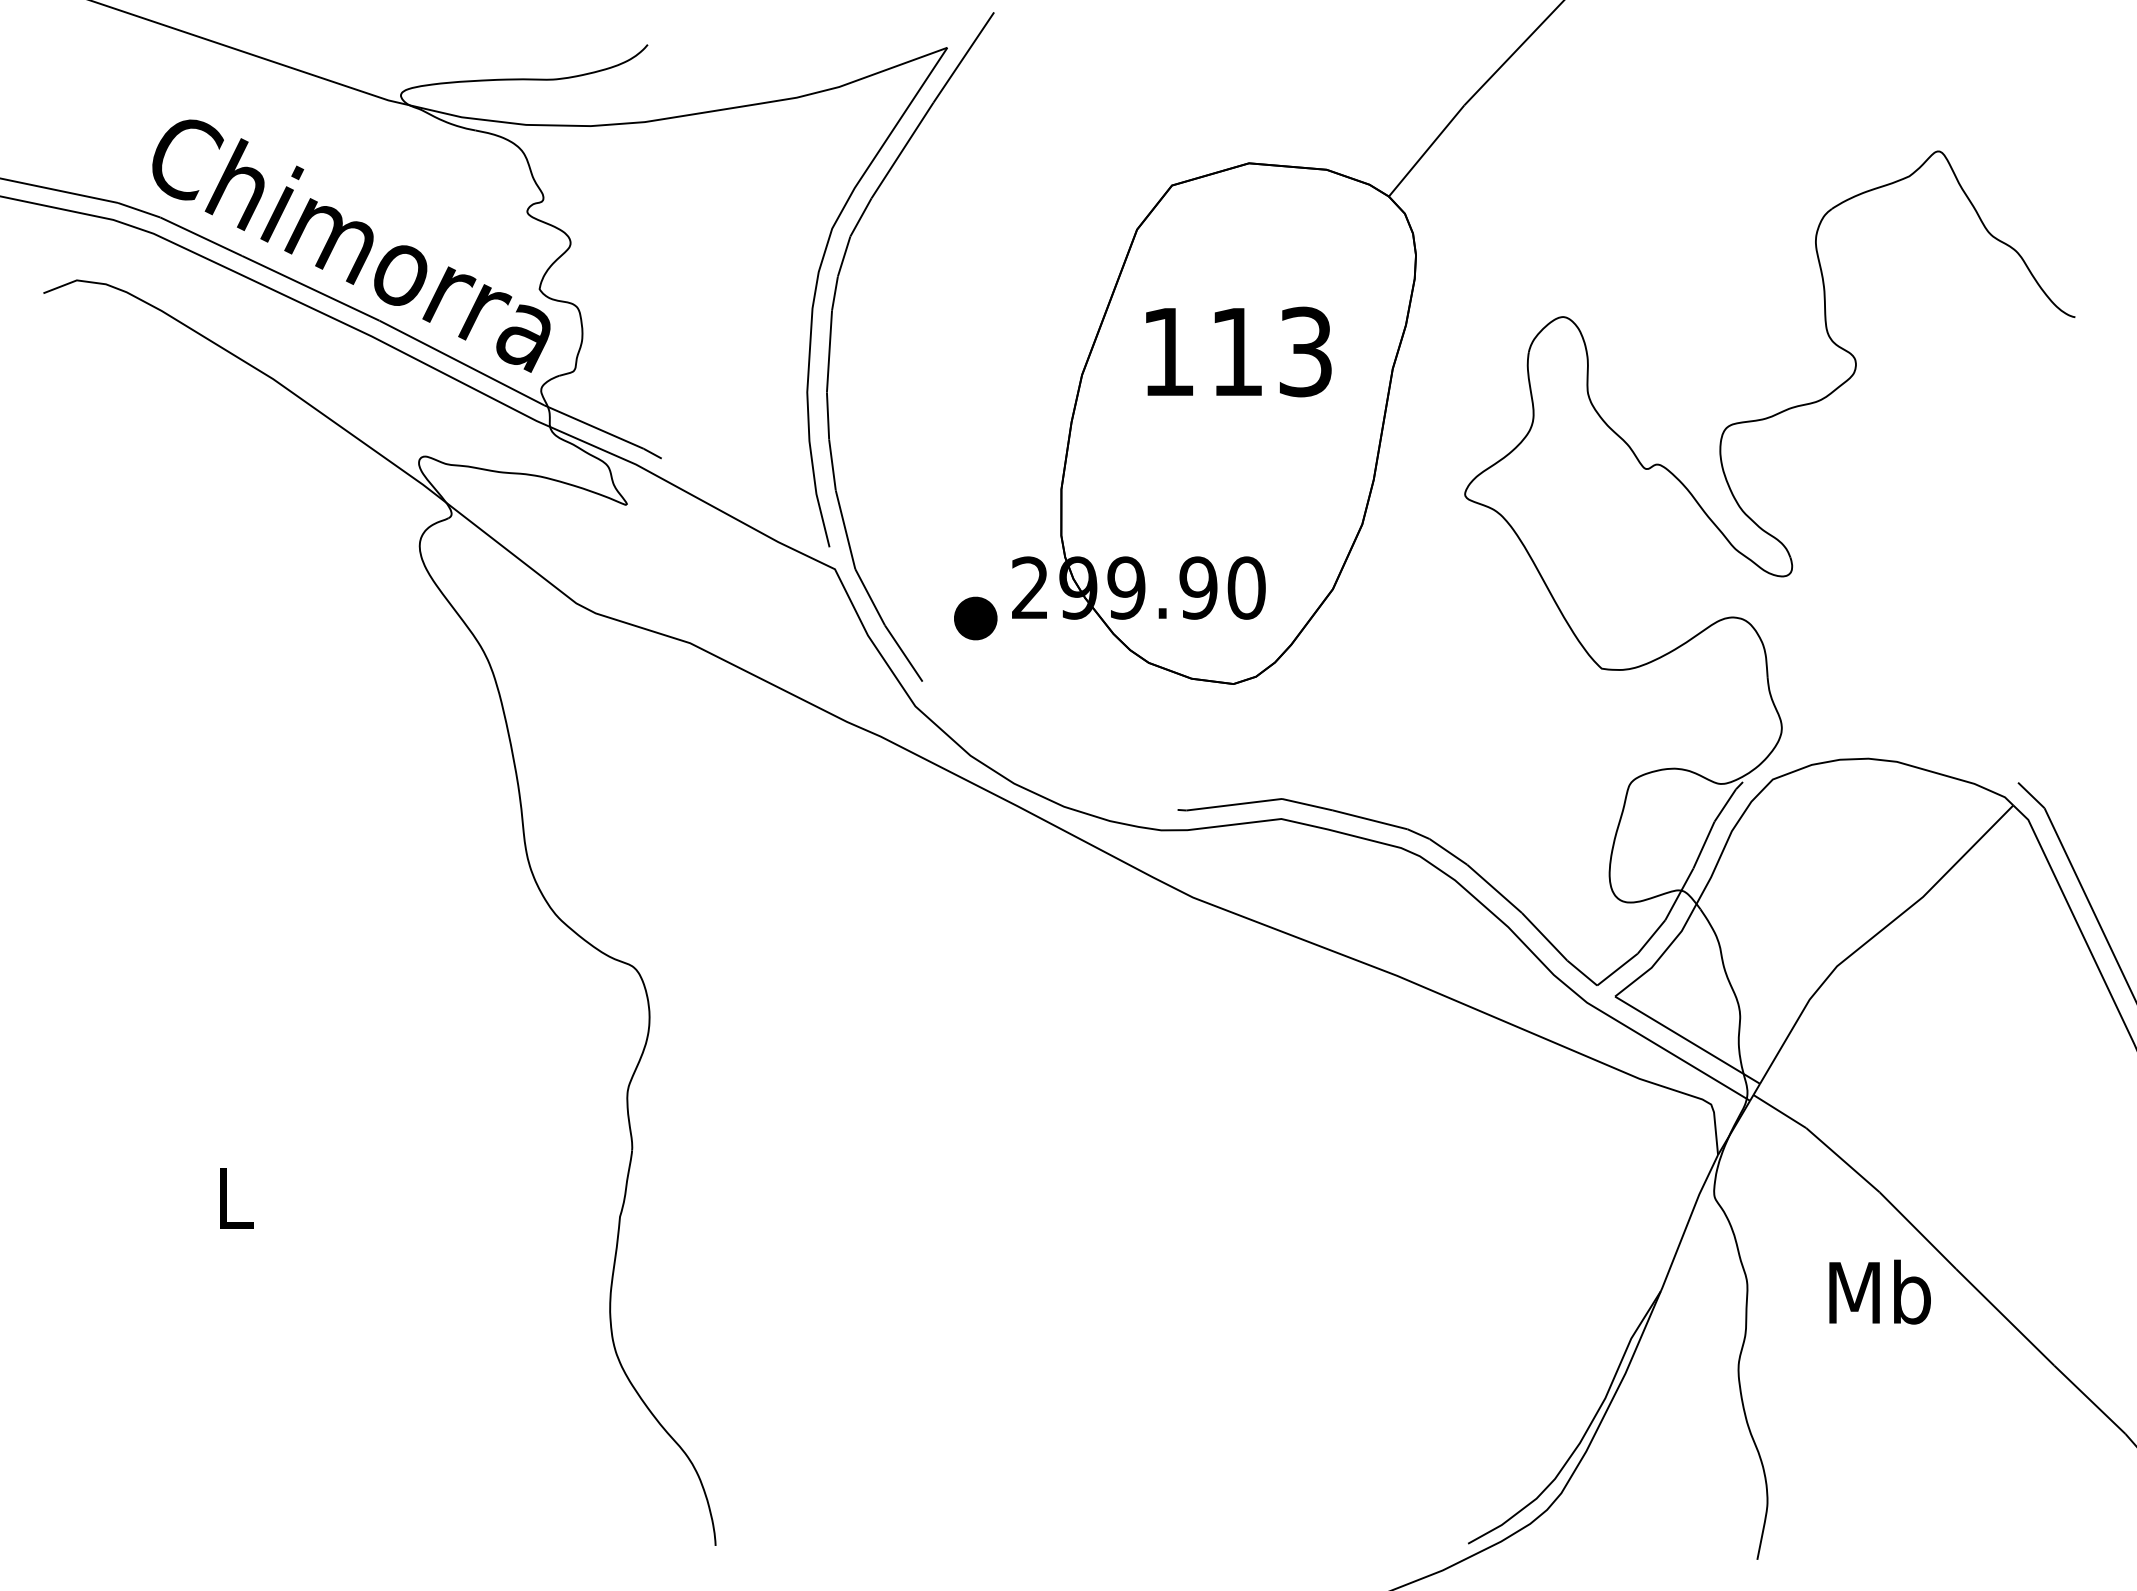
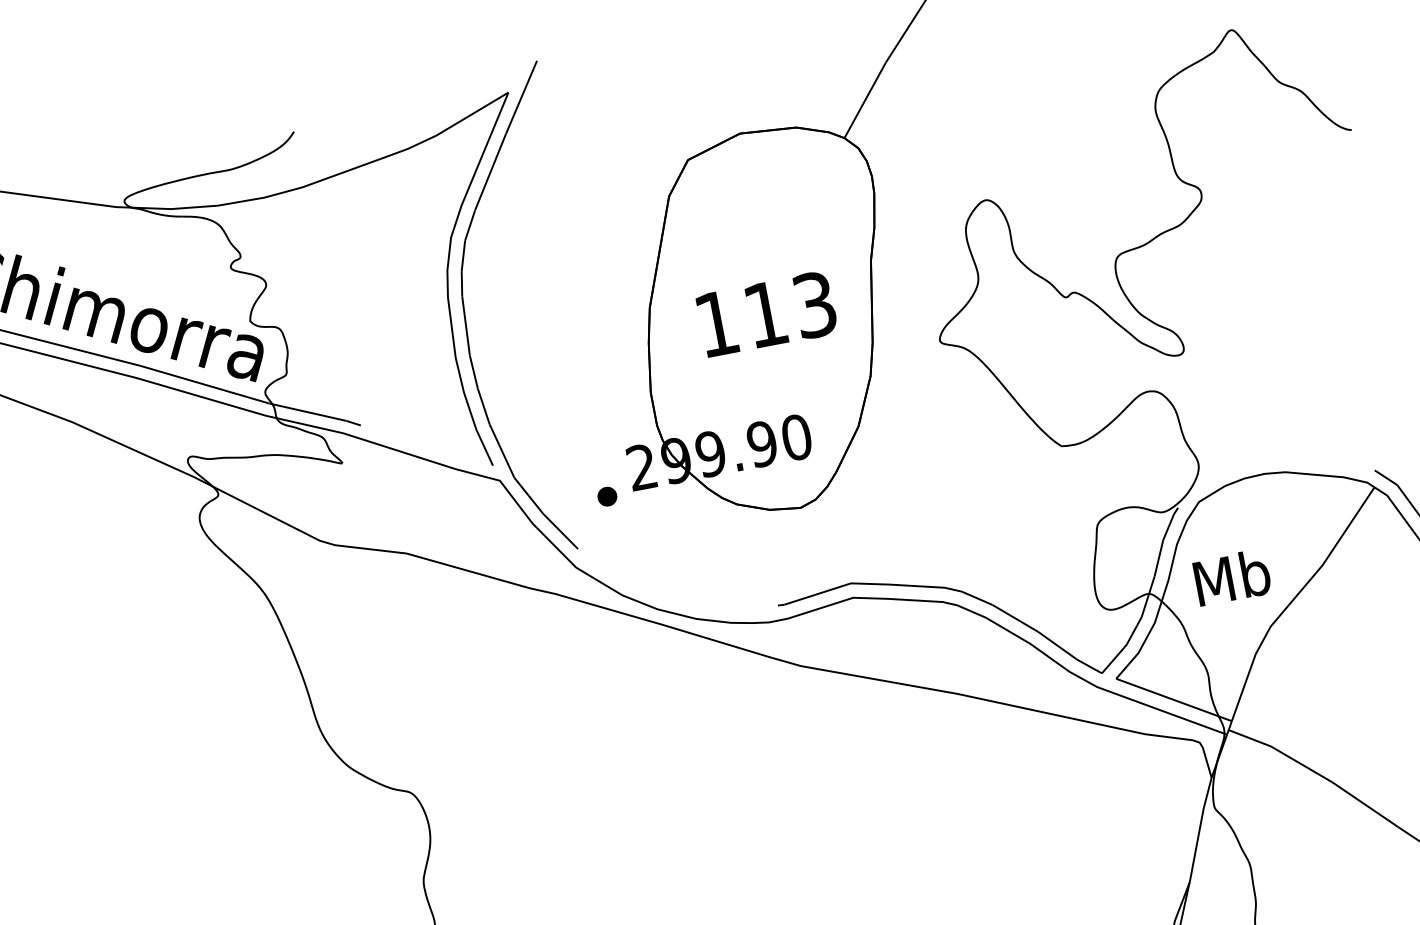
text: (1238, 351) -> (766, 313), moved
part: (975, 618) -> (607, 496), size x0.62
text: (1879, 1291) -> (1231, 577), moved

